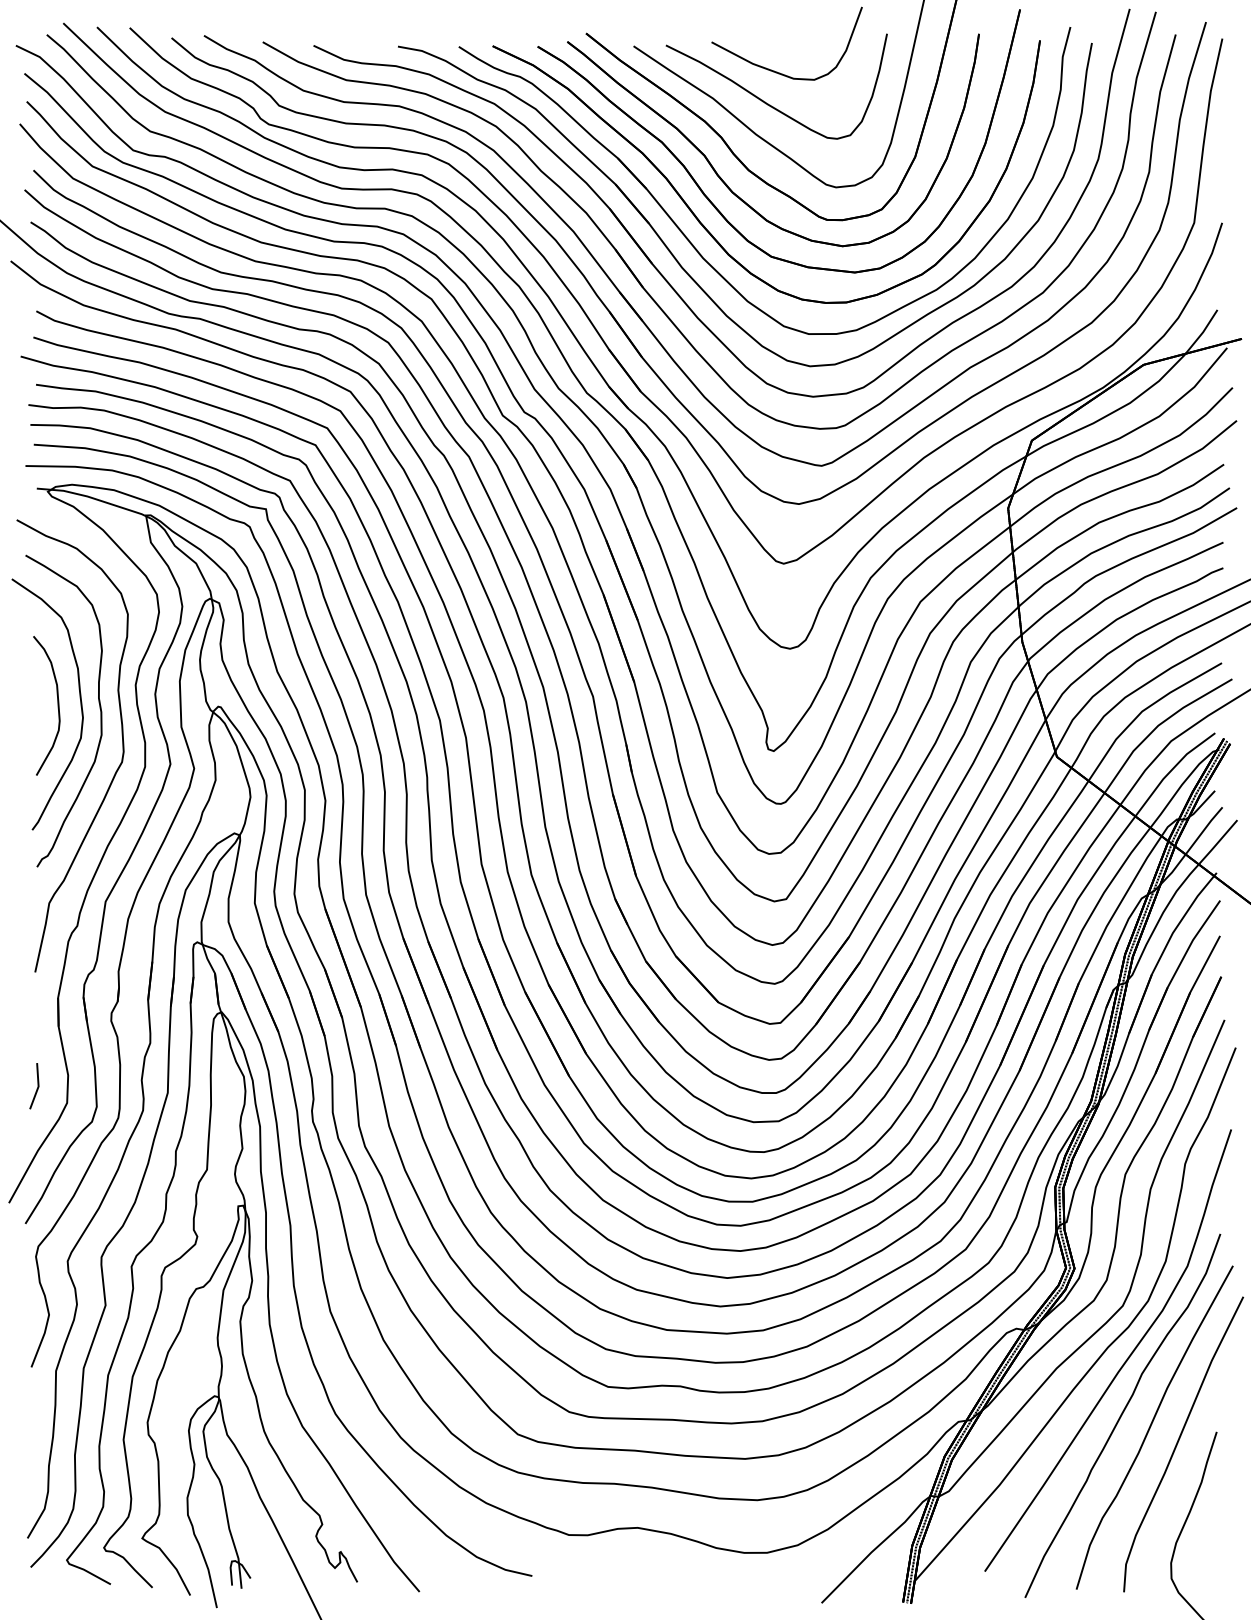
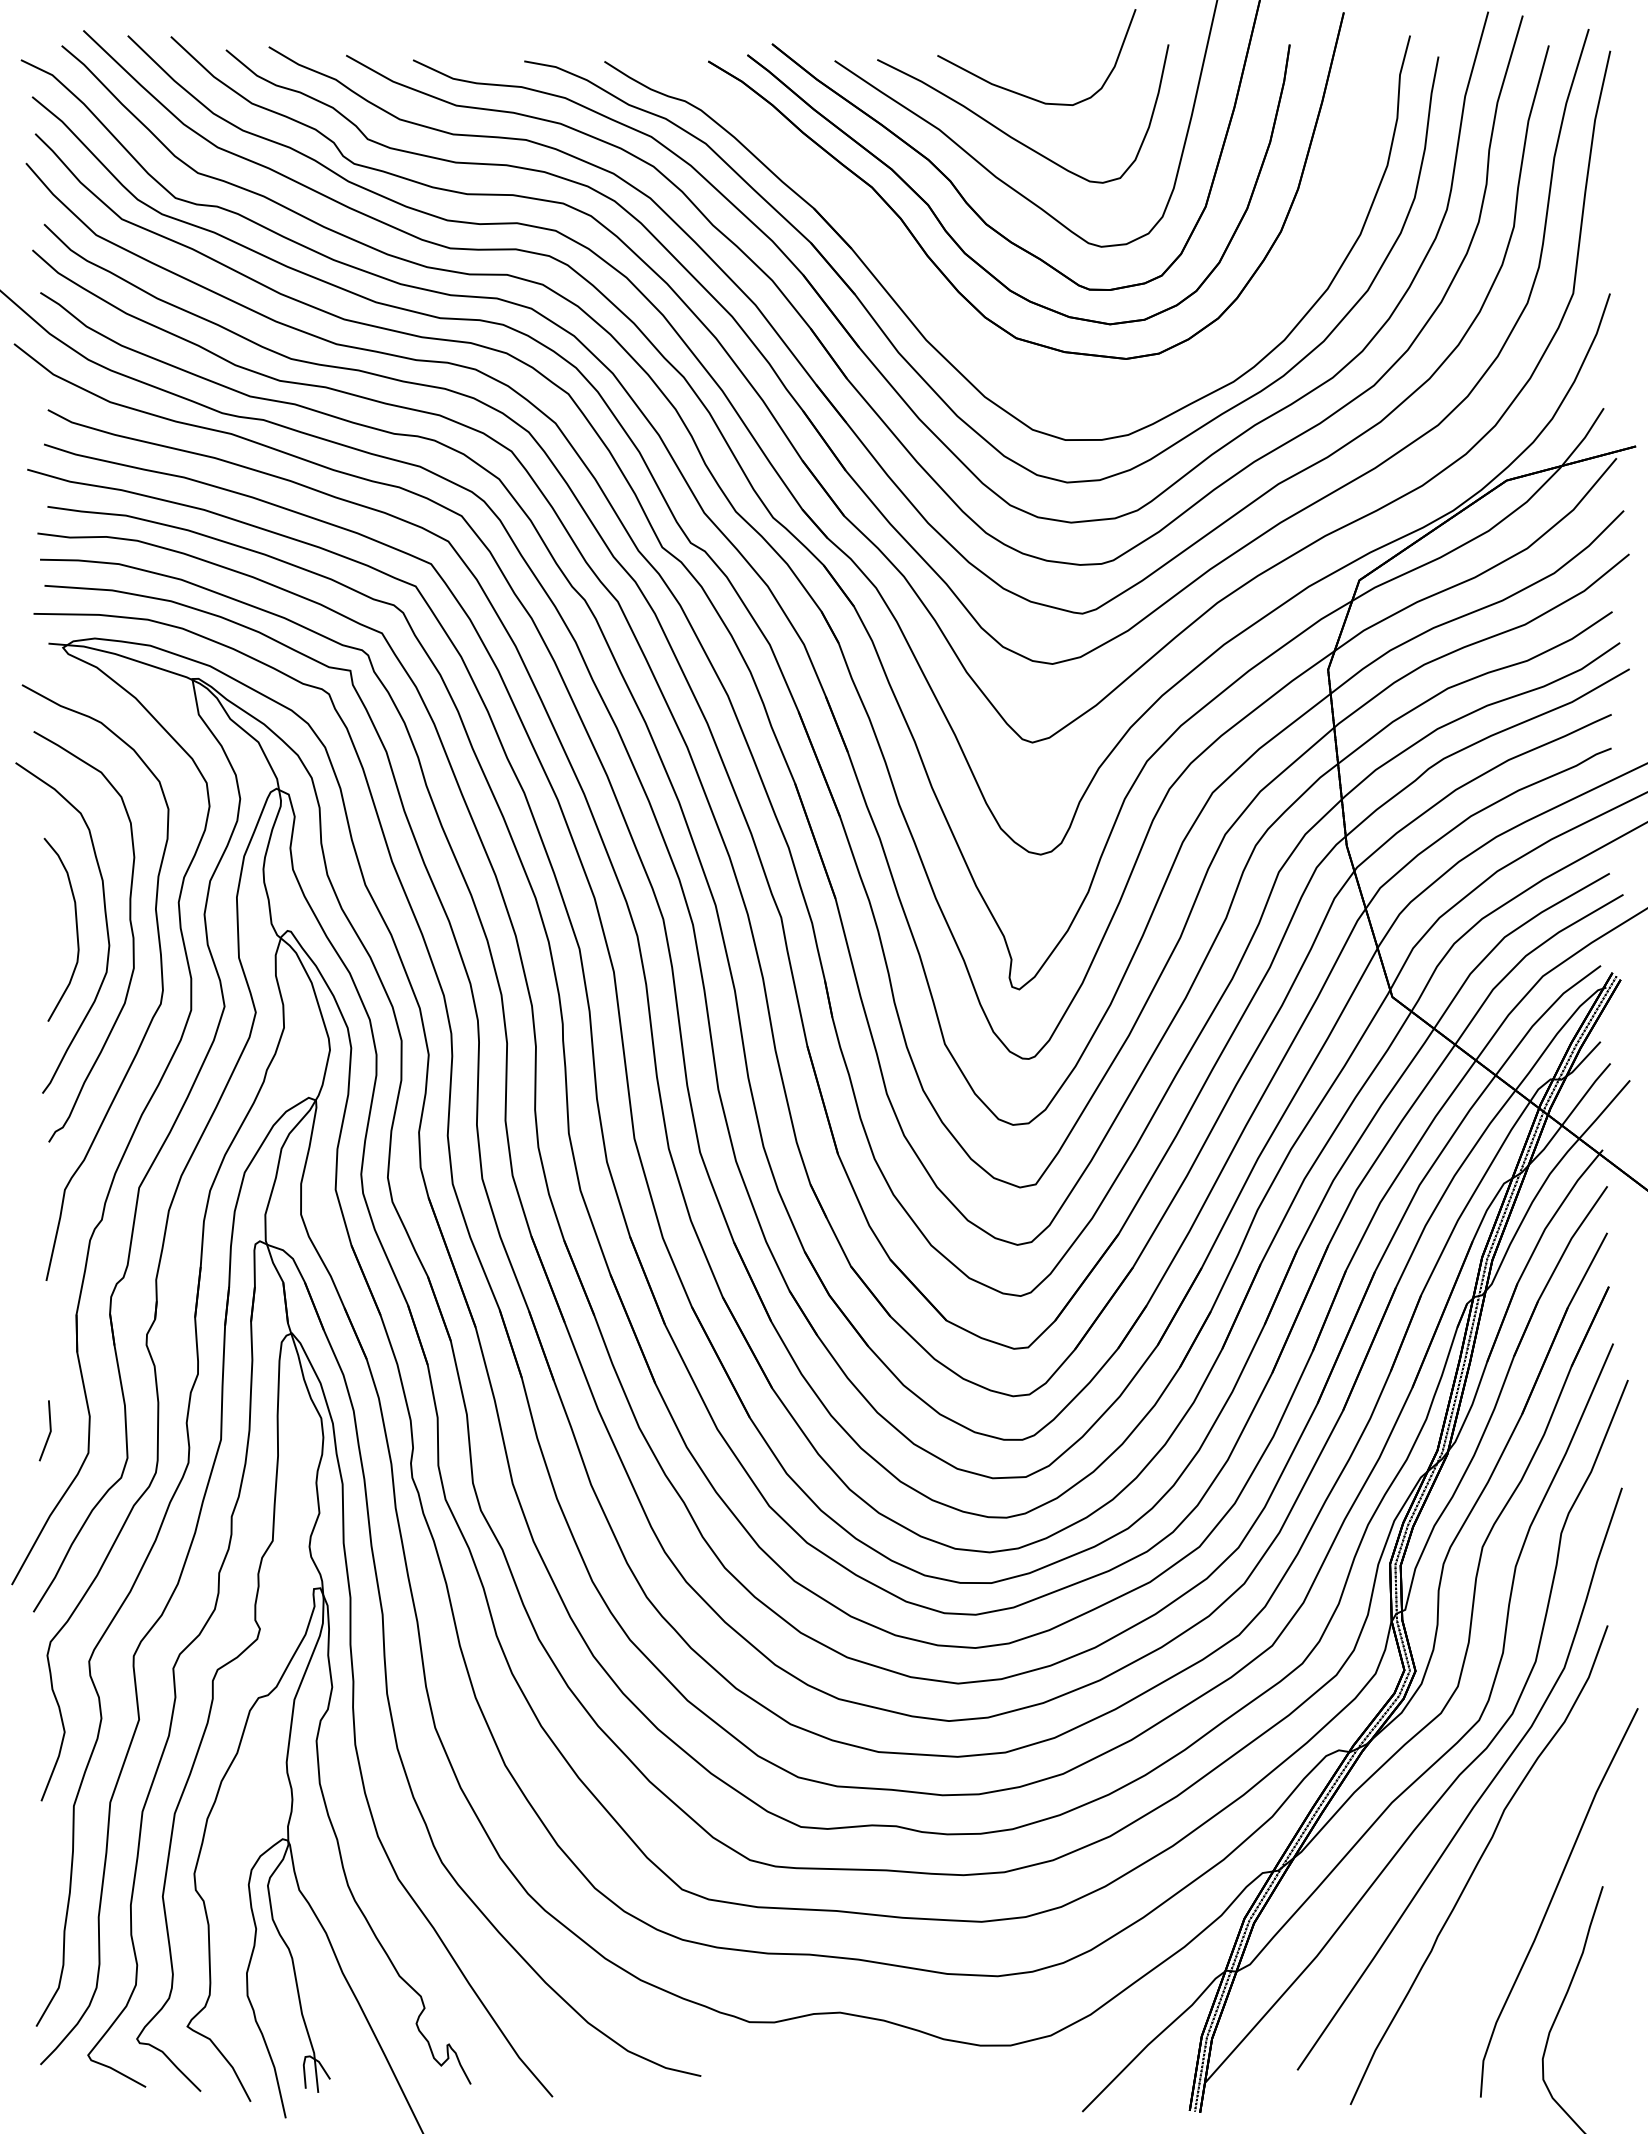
part: (707, 228) -> (931, 301), removed
curve: (1151, 1426) -> (1516, 1879), removed

